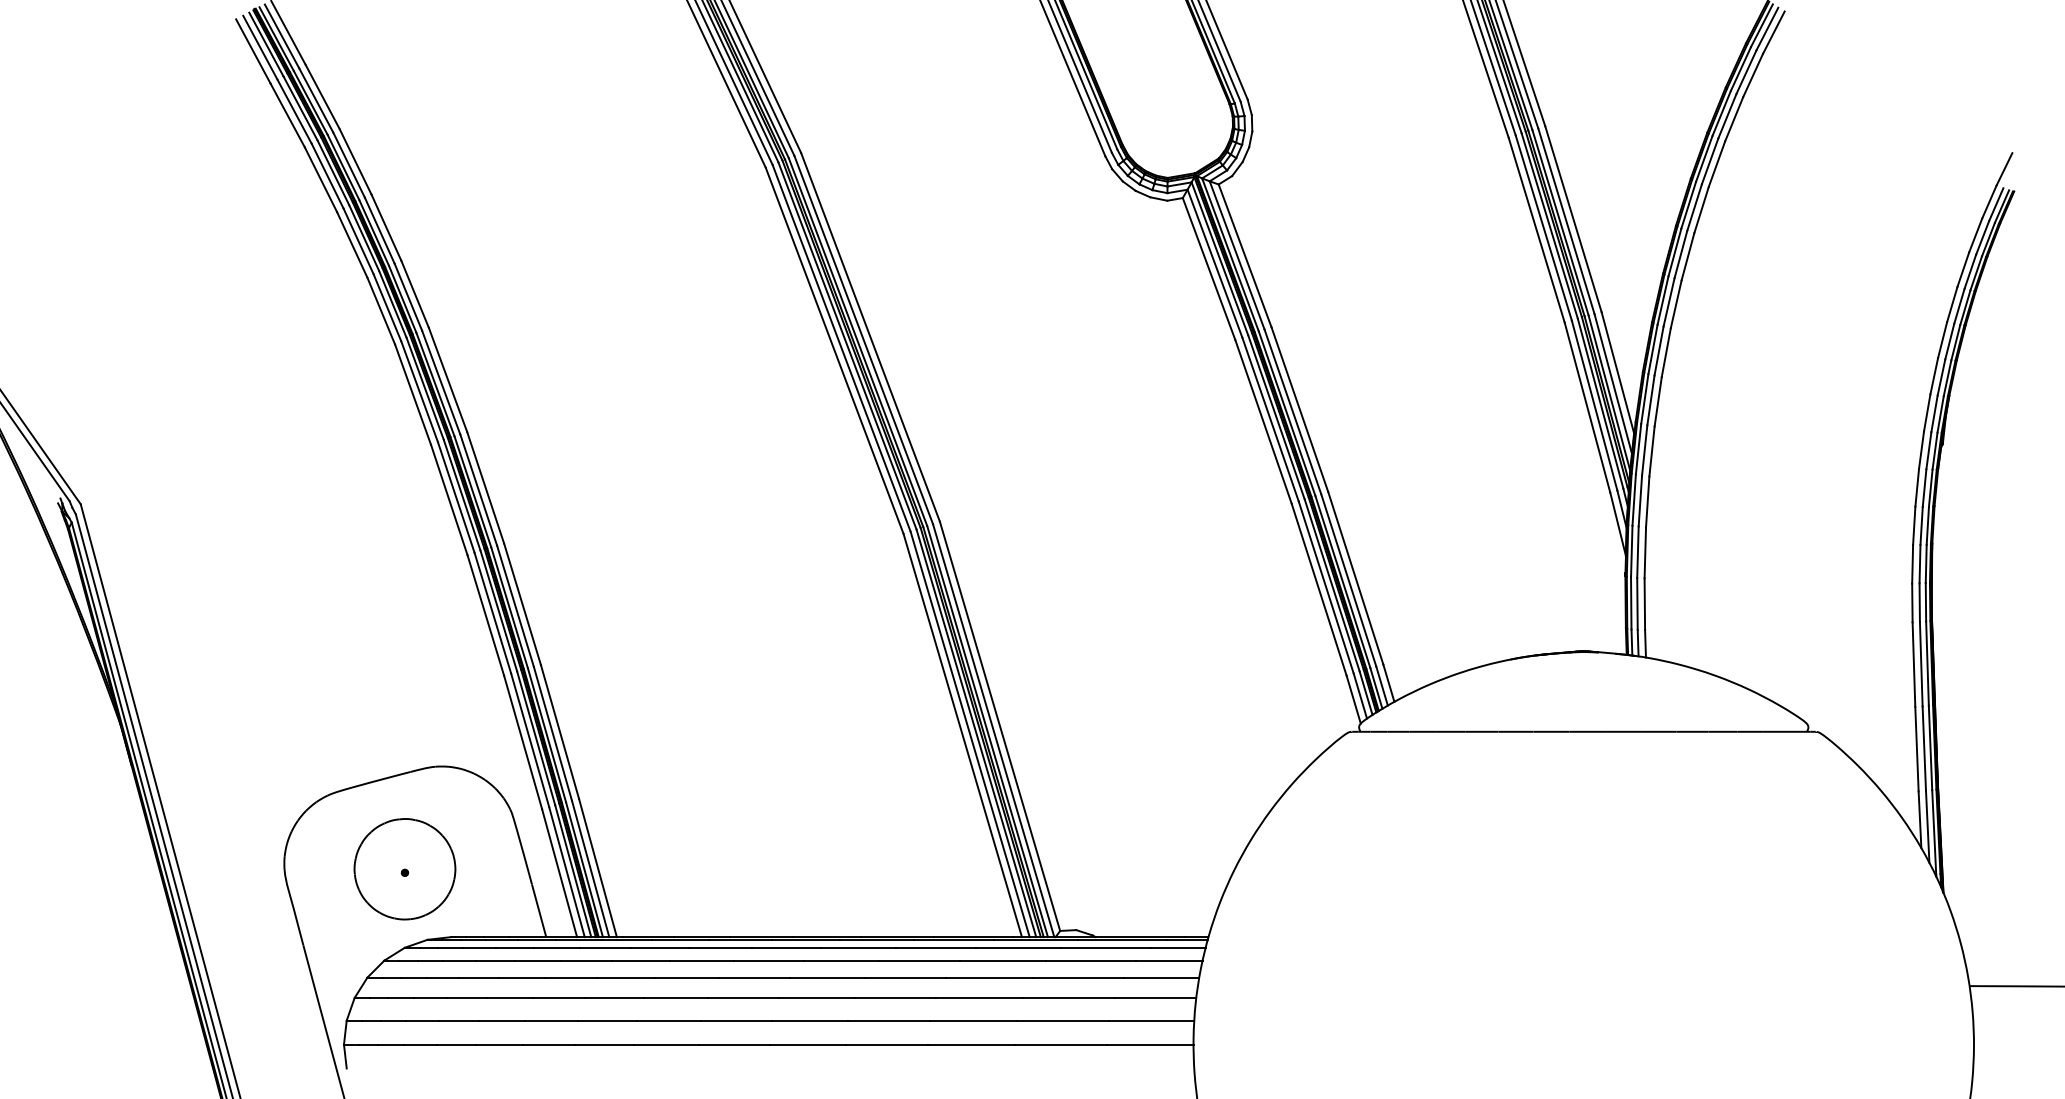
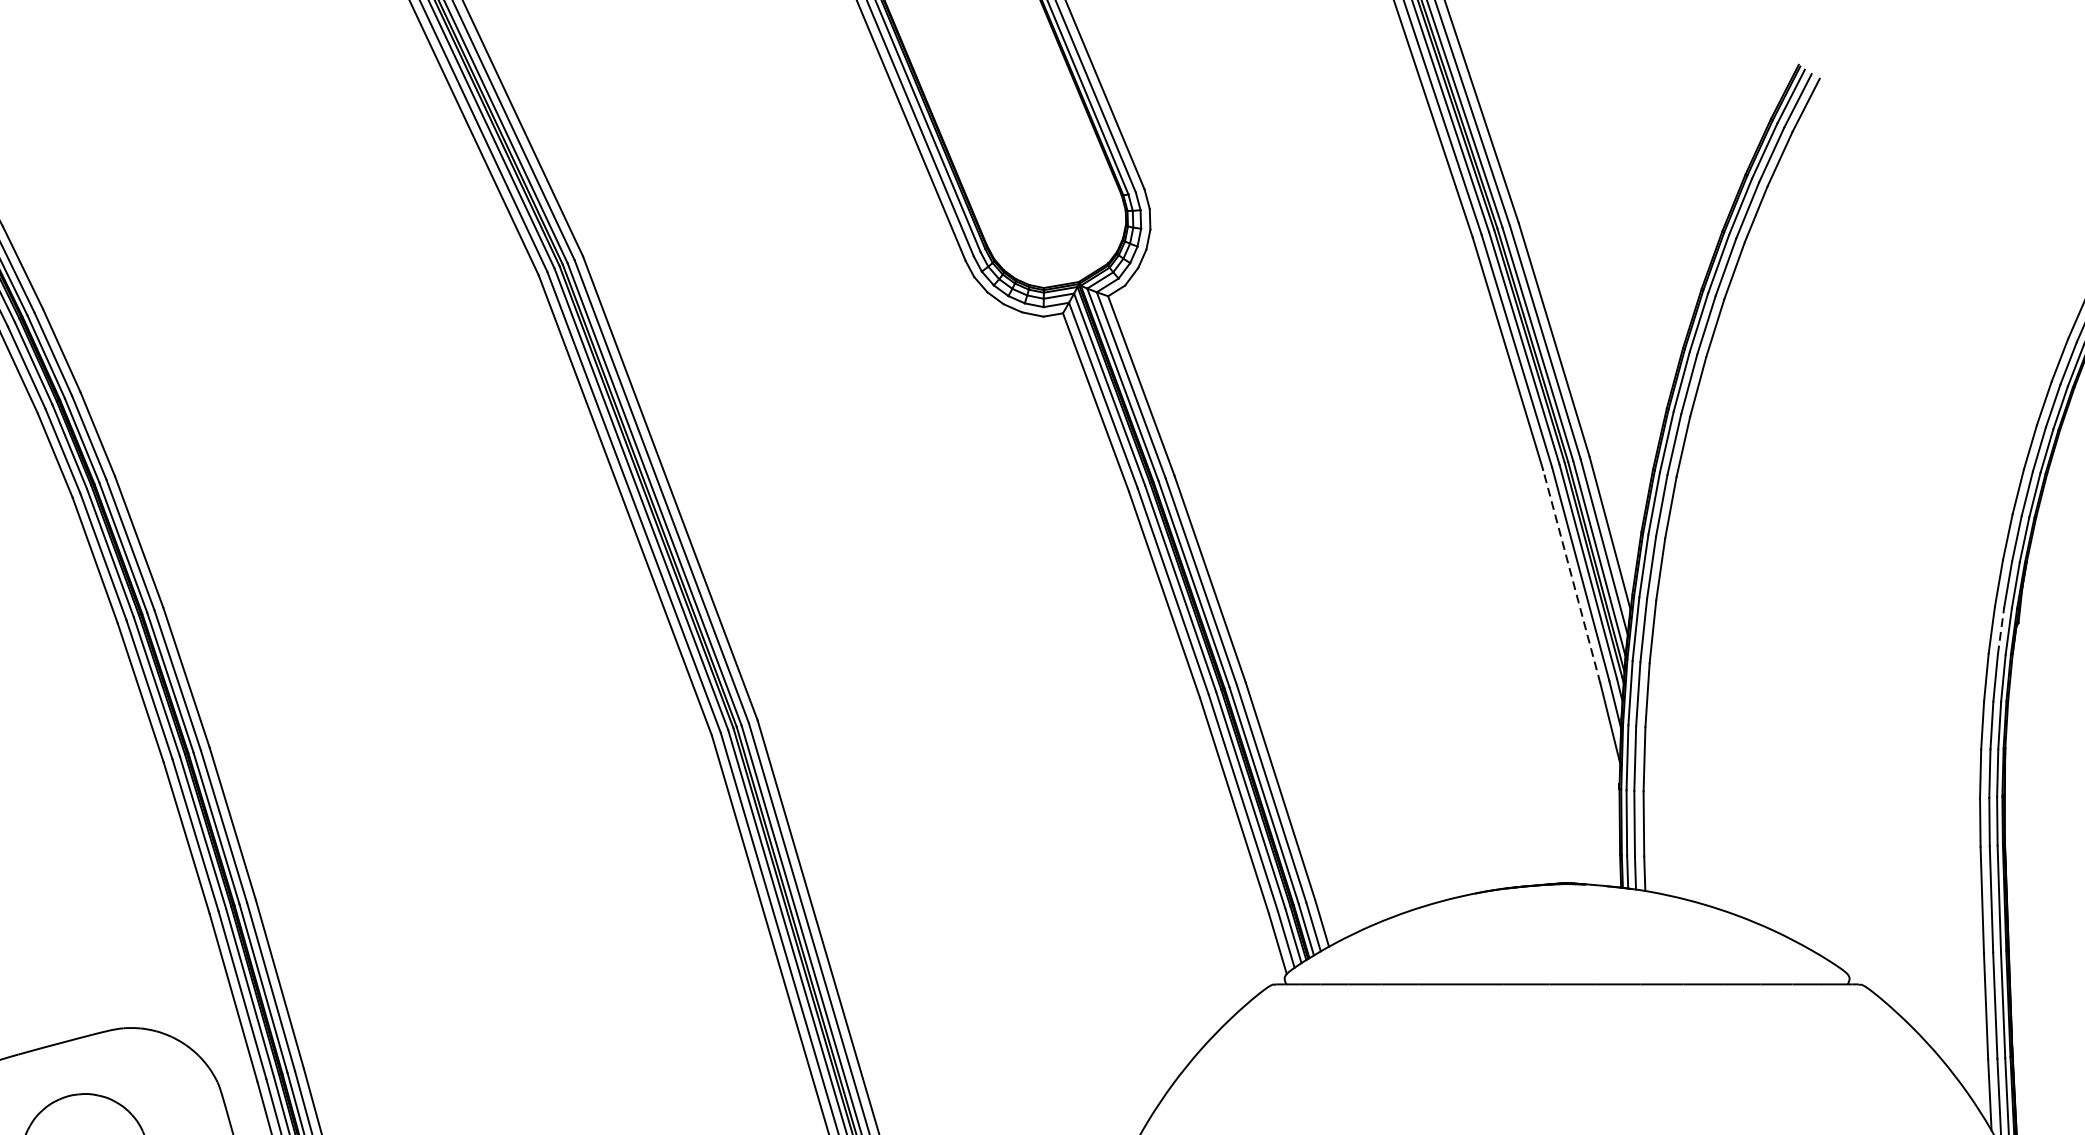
line: (1587, 407) -> (1571, 576), solid -> dashed
line: (1928, 450) -> (2000, 630), solid -> dashed

